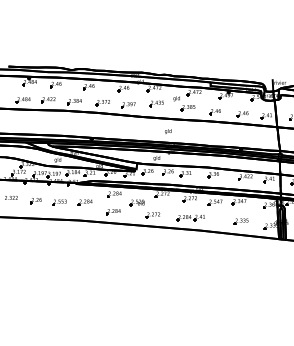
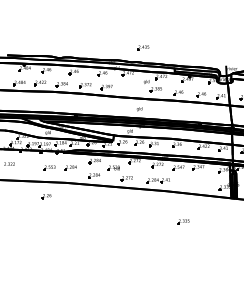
part: (156, 103) -> (143, 47), moved
part: (35, 201) -> (46, 196), moved
part: (240, 221) -> (182, 221), moved

